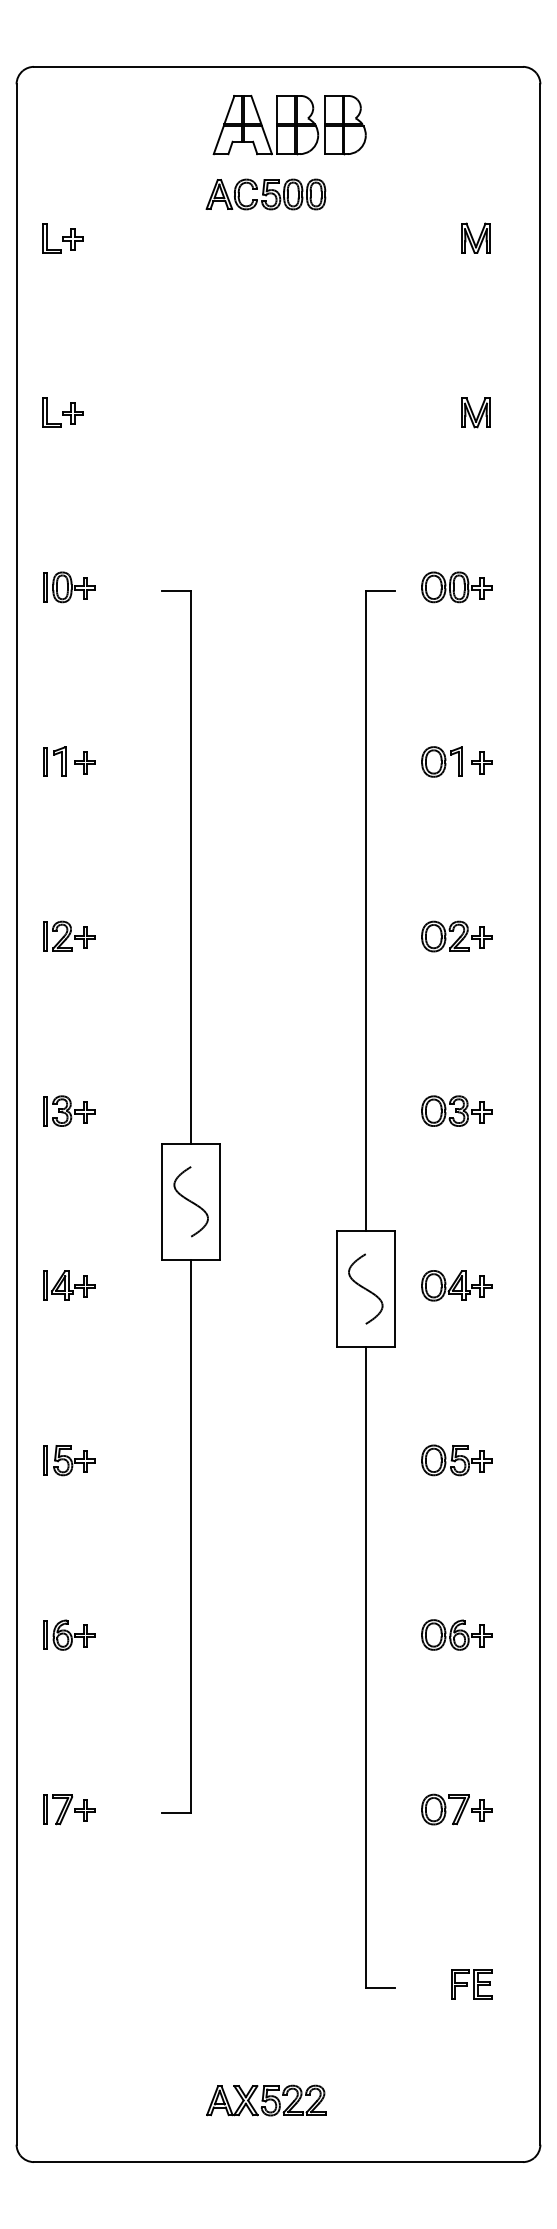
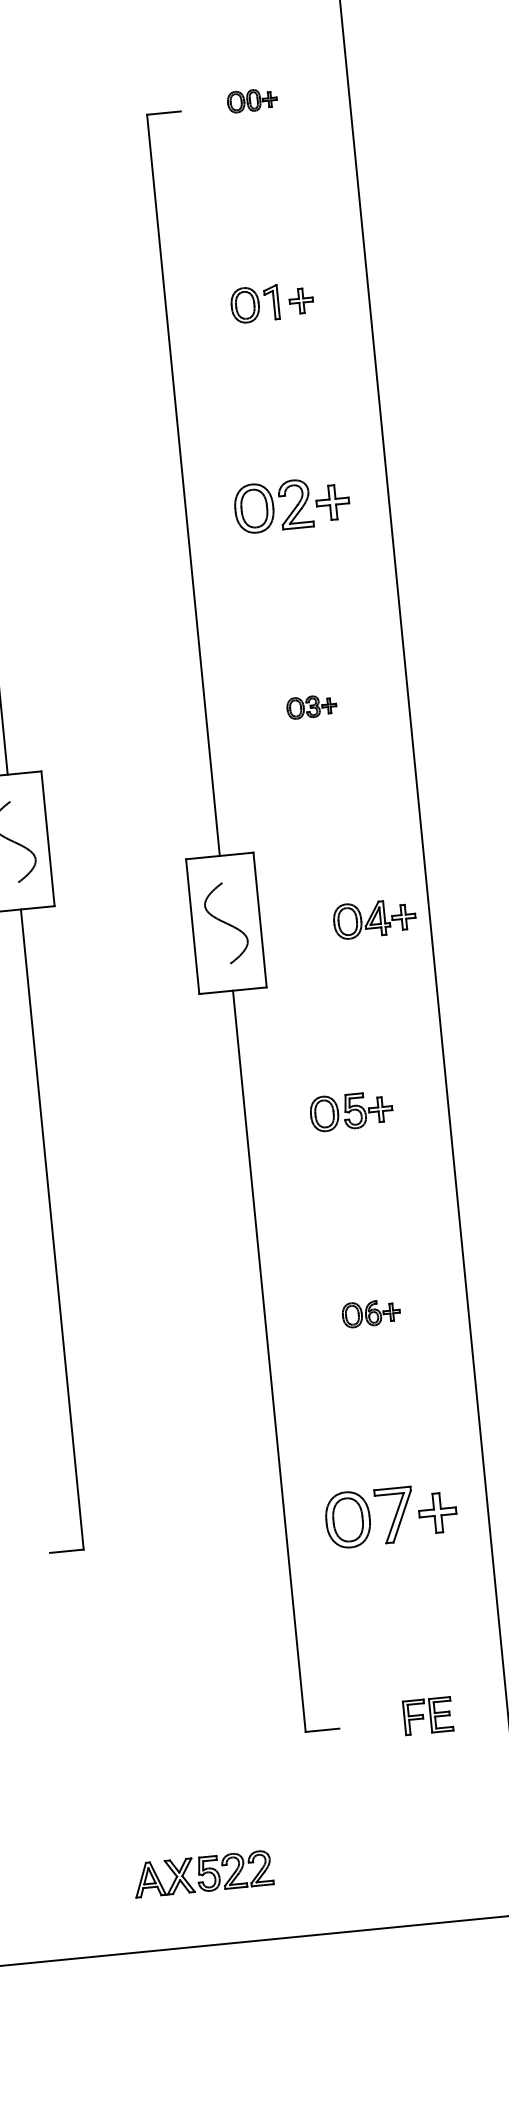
part: (456, 587) -> (251, 100), size x0.6
part: (456, 936) -> (291, 504), size x1.4
part: (456, 1110) -> (311, 706), size x0.6
part: (456, 1285) -> (374, 918), moved
part: (456, 1634) -> (370, 1312), size x0.7
part: (456, 1809) -> (390, 1515), size x1.6

